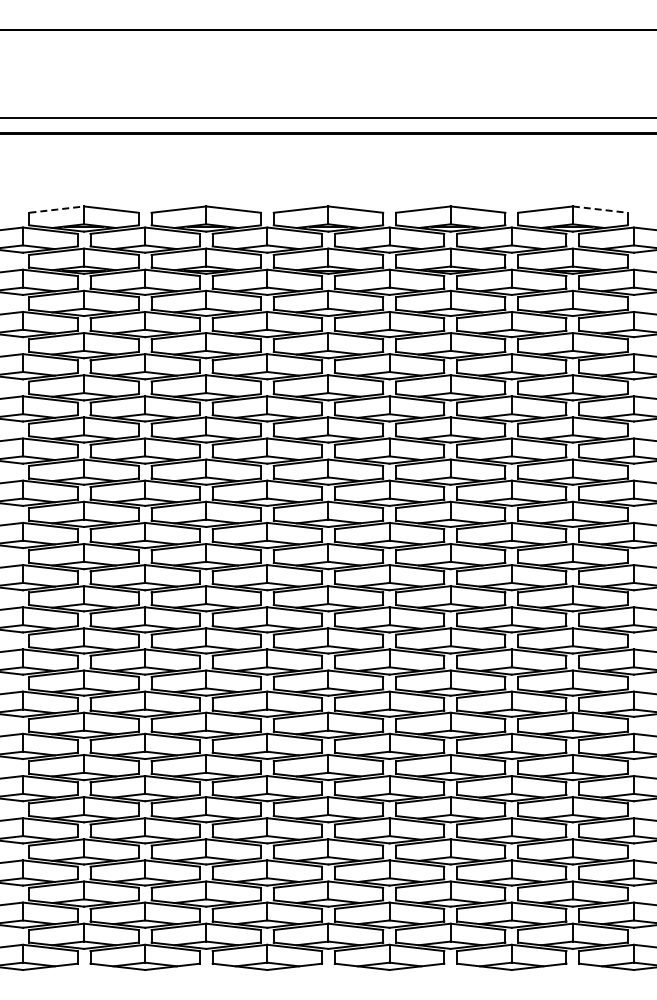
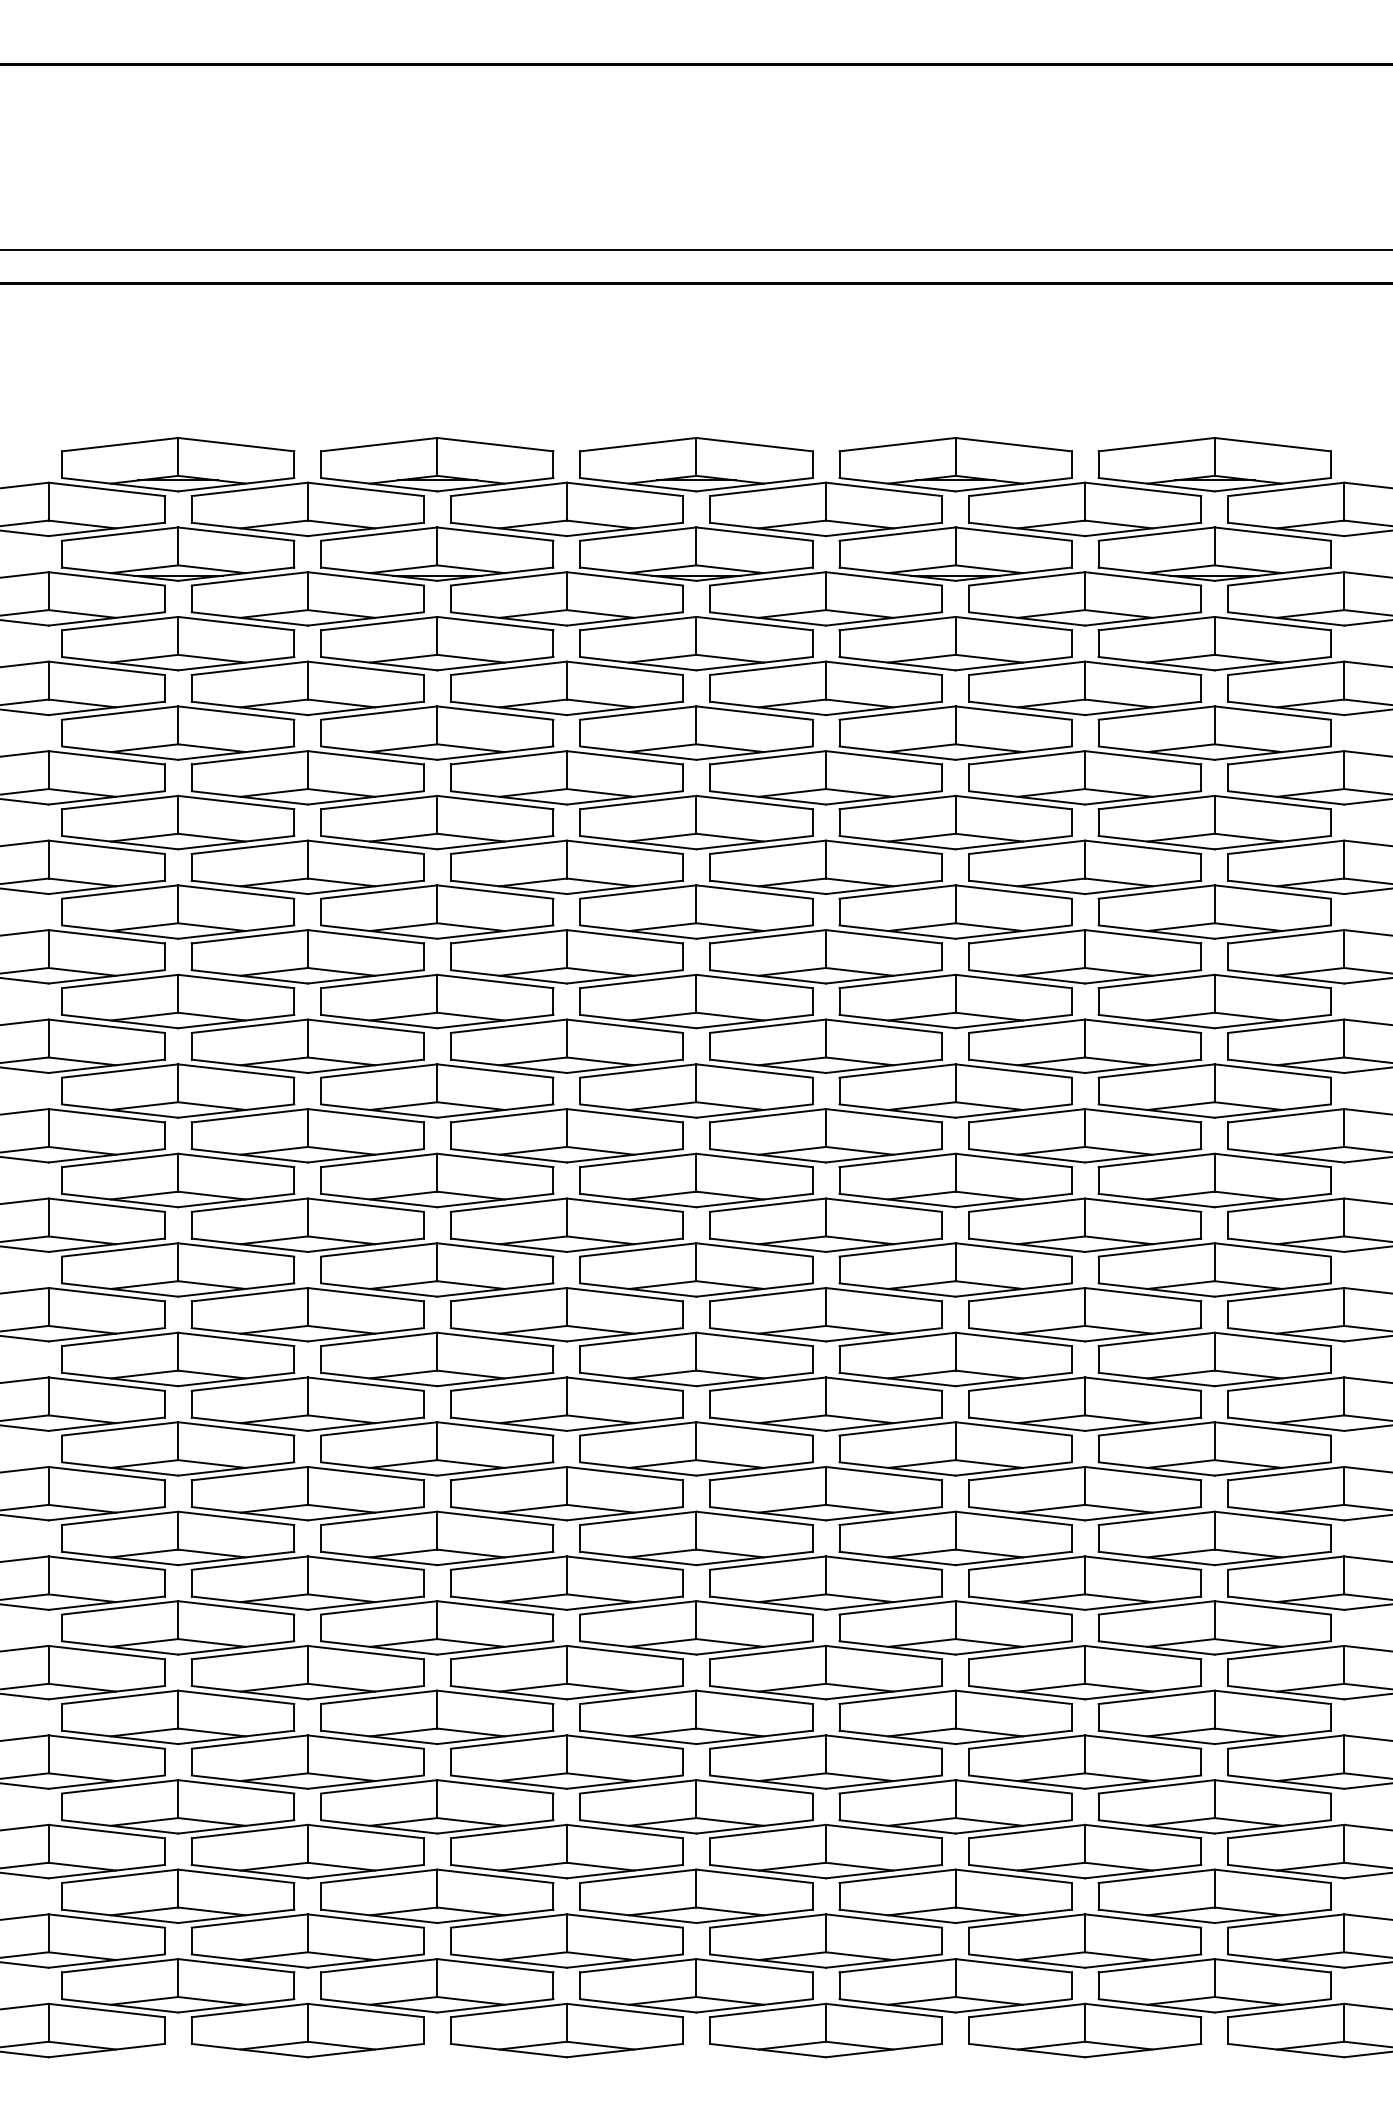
line: (56, 209) -> (119, 444), dashed -> solid
line: (600, 209) -> (1273, 444), dashed -> solid

